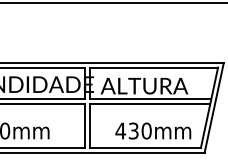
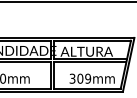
text: (132, 130) -> (79, 78), 430mm -> 309mm

